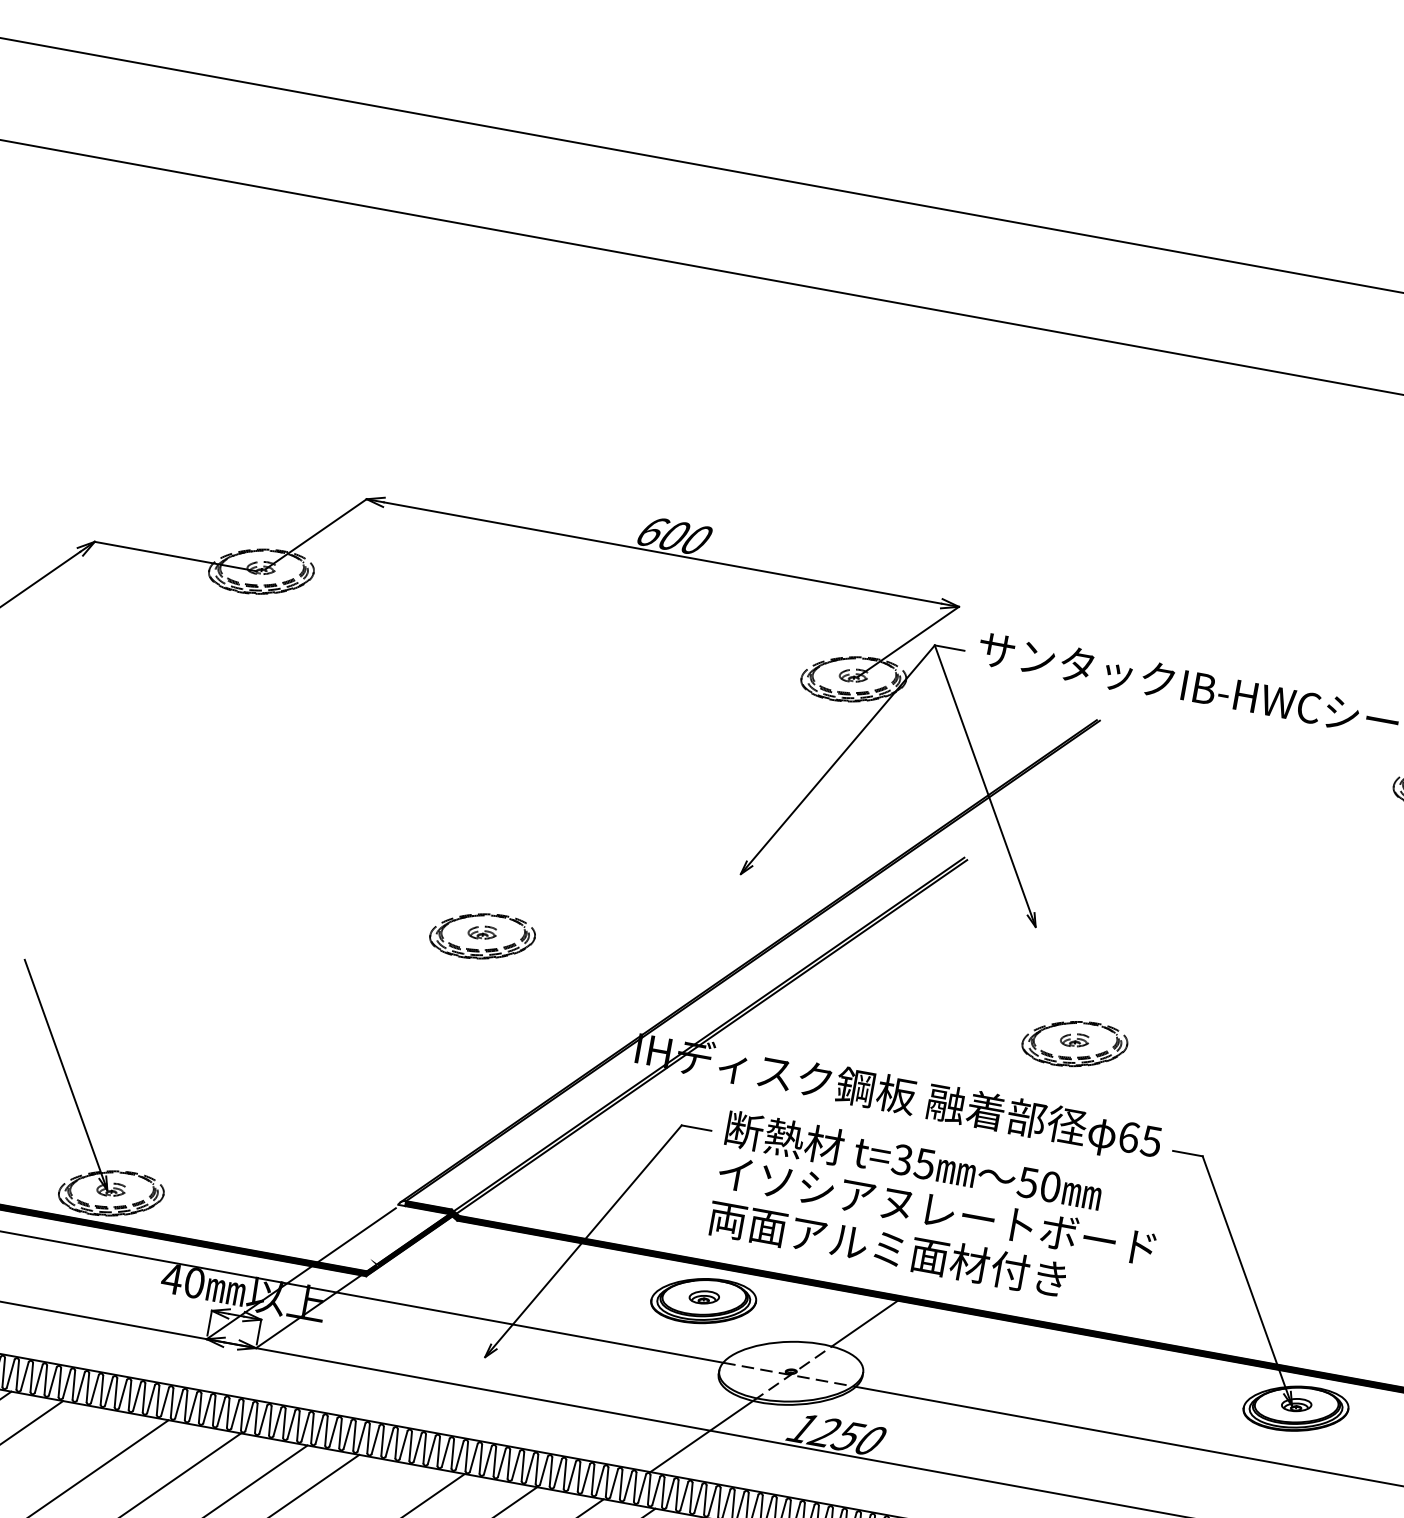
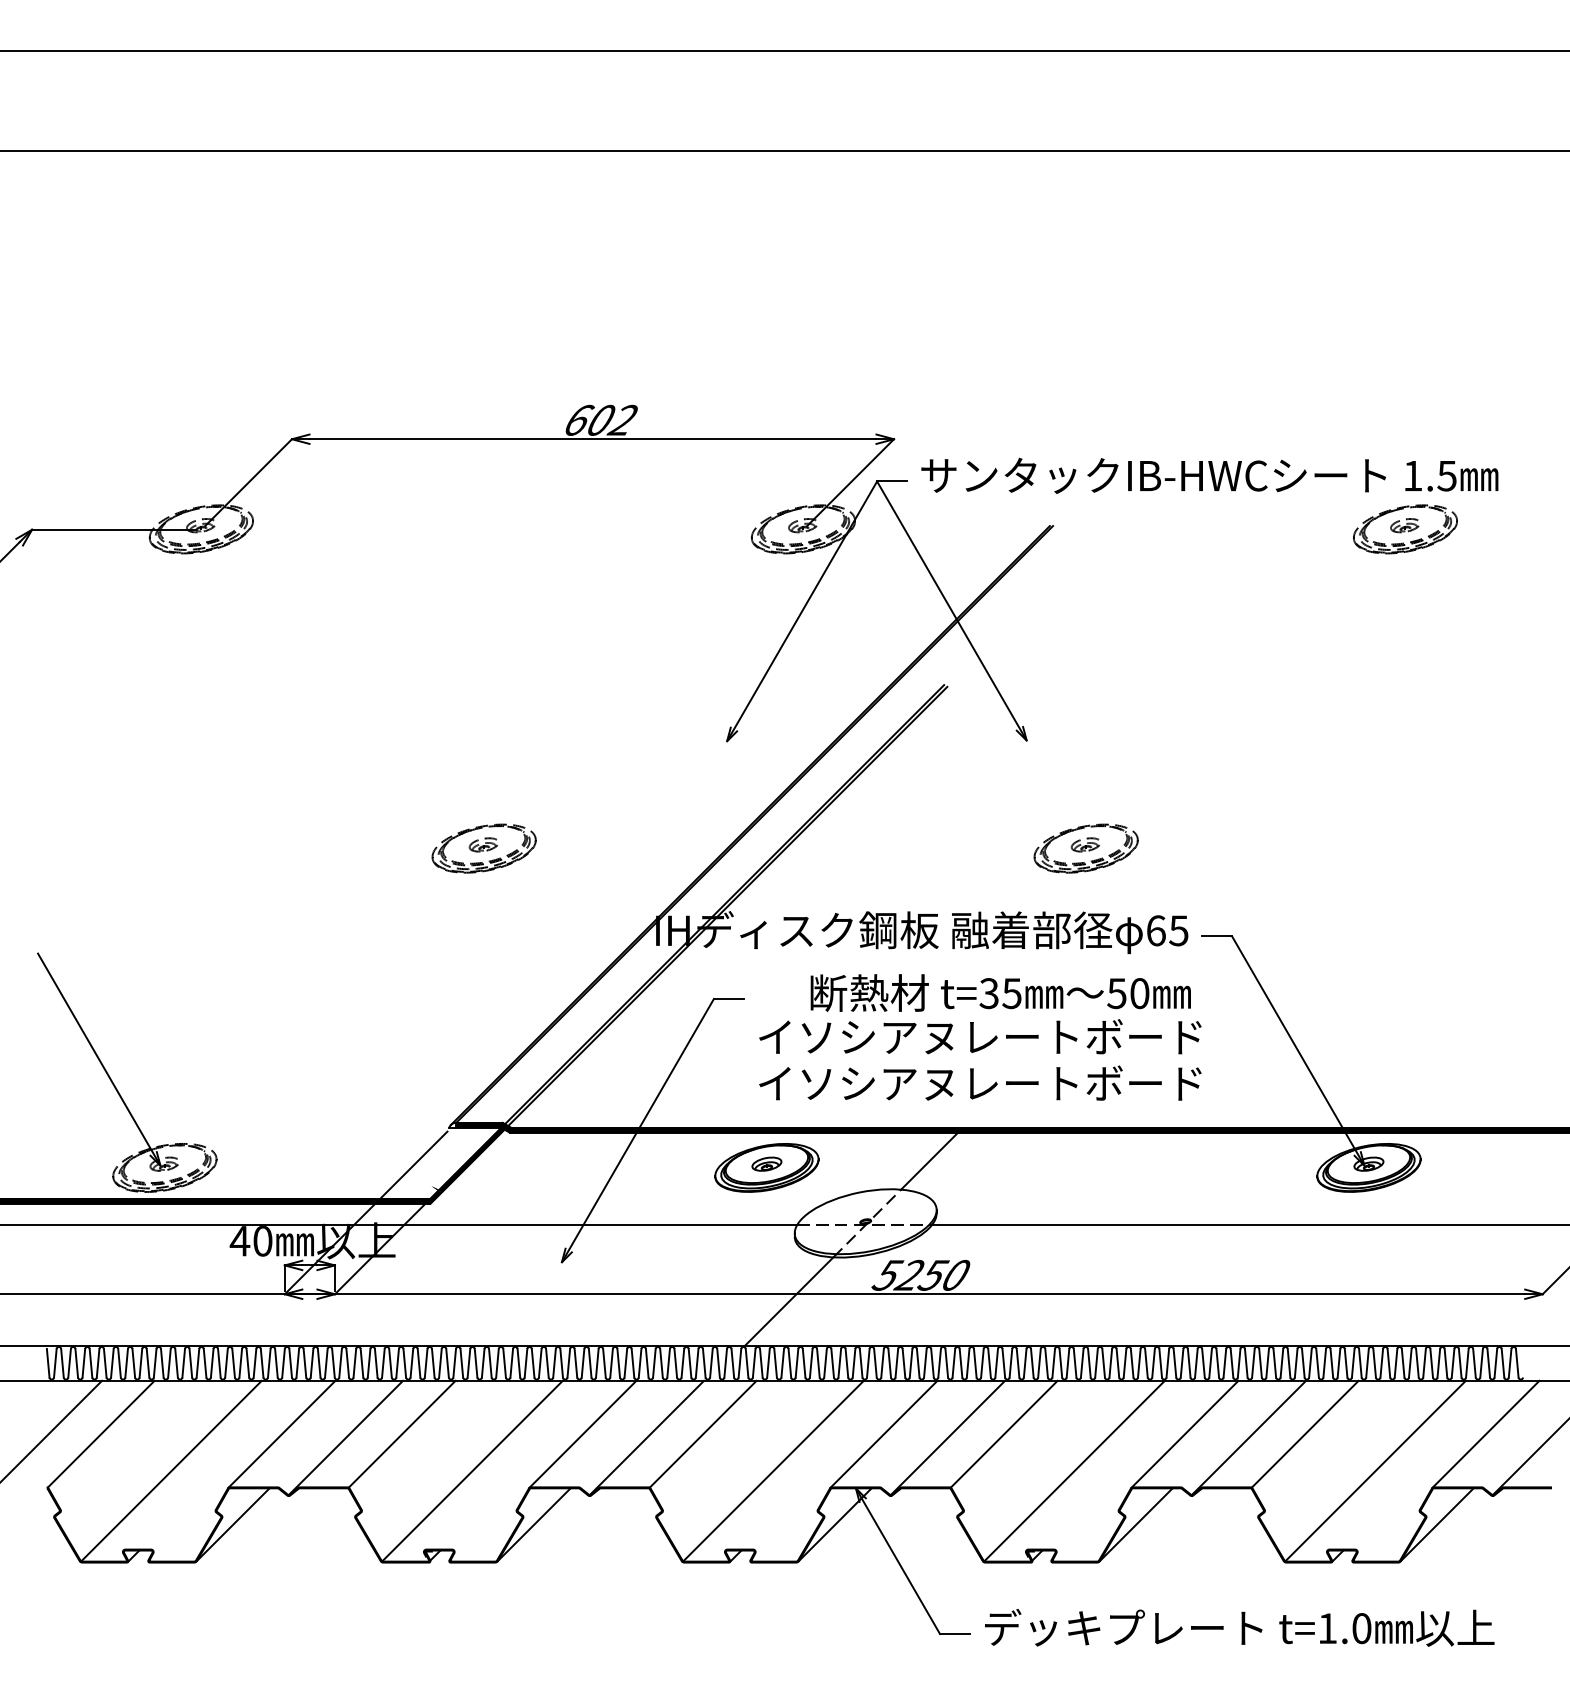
text: (695, 538) -> (622, 419), 600 -> 602
text: (913, 1160) -> (1000, 992), moved
text: (927, 1256) -> (979, 1083), 両面アルミ面材付き -> イソシアヌレートボード
text: (803, 1428) -> (887, 1275), 1250 -> 5250

